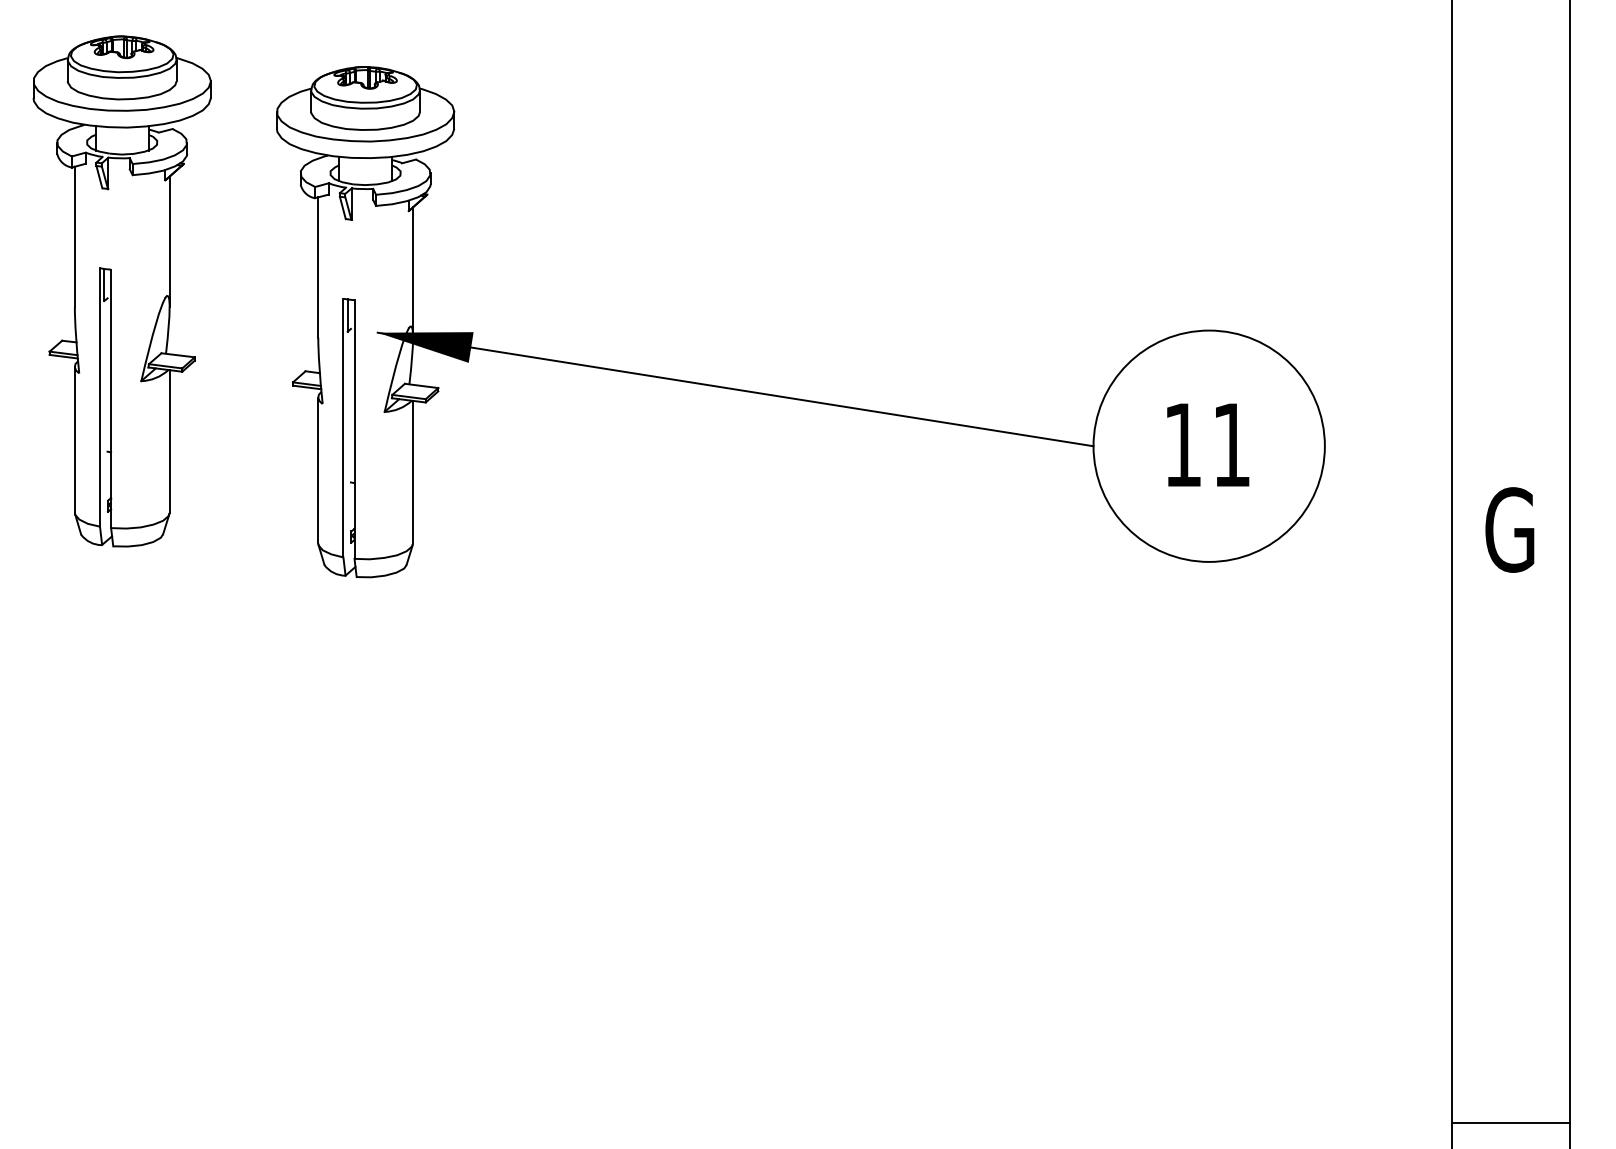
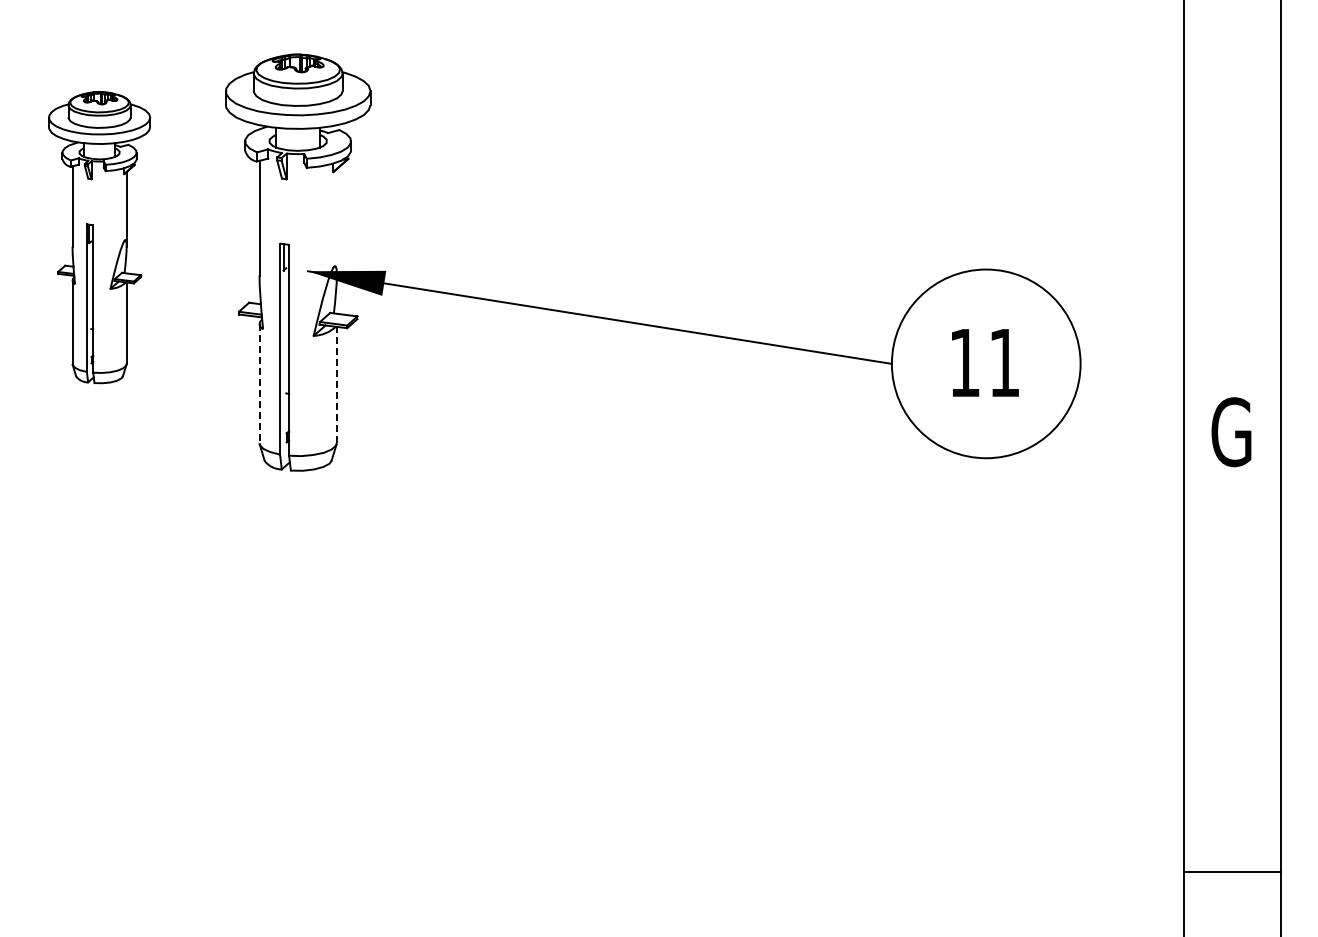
line: (412, 272) -> (336, 222), removed
part: (122, 291) -> (99, 237), size x0.7
line: (318, 470) -> (259, 383), solid -> dashed
line: (412, 471) -> (336, 384), solid -> dashed
line: (1511, 1123) -> (1232, 872), moved

